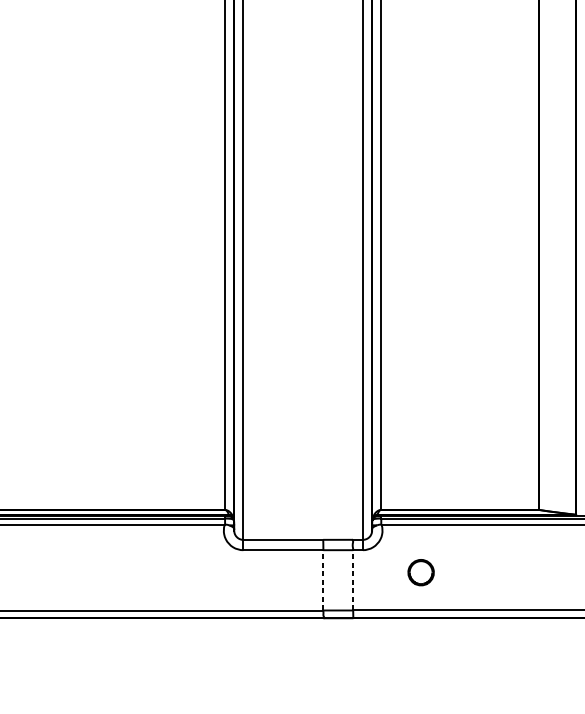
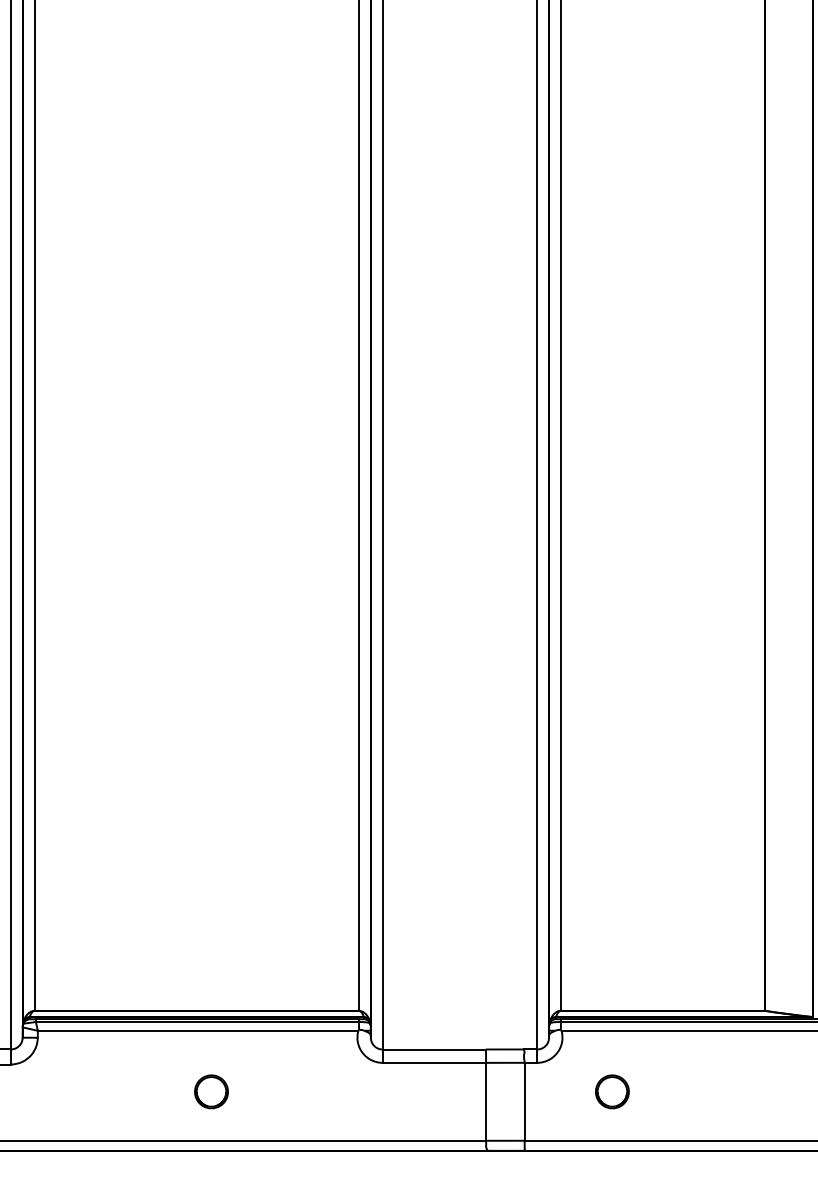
part: (110, 572) -> (211, 1091), added
line: (323, 580) -> (486, 1101), dashed -> solid
line: (353, 580) -> (524, 1101), dashed -> solid

